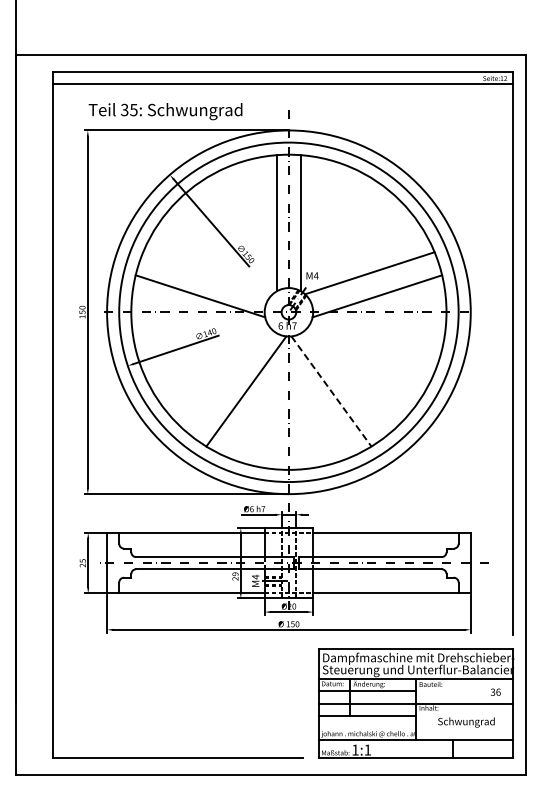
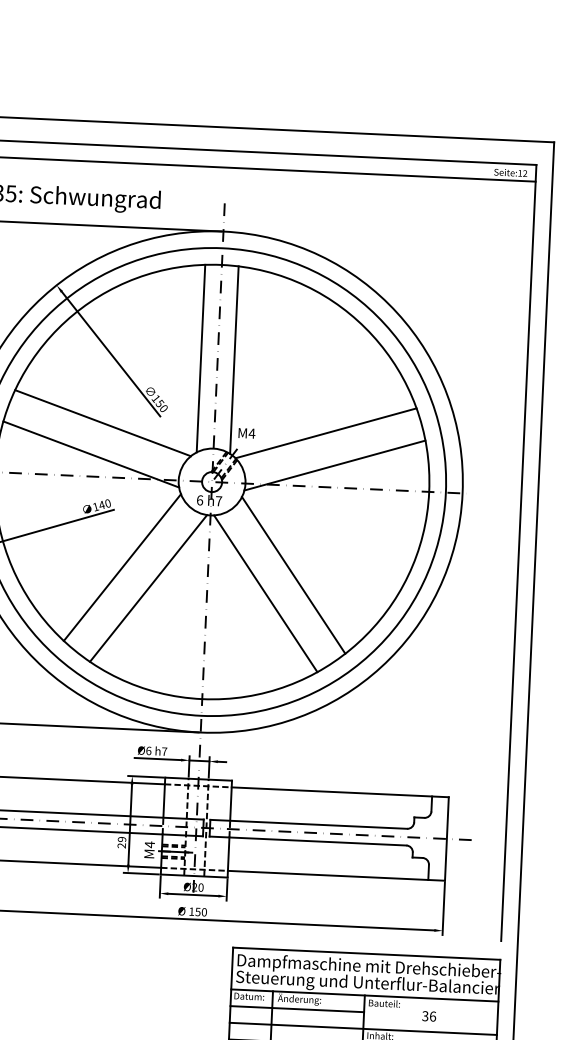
line: (207, 273) -> (102, 423), added
line: (226, 377) -> (122, 567), added
line: (351, 377) -> (294, 575), added
line: (331, 391) -> (265, 593), dashed -> solid
text: (495, 691) -> (428, 1015), moved

